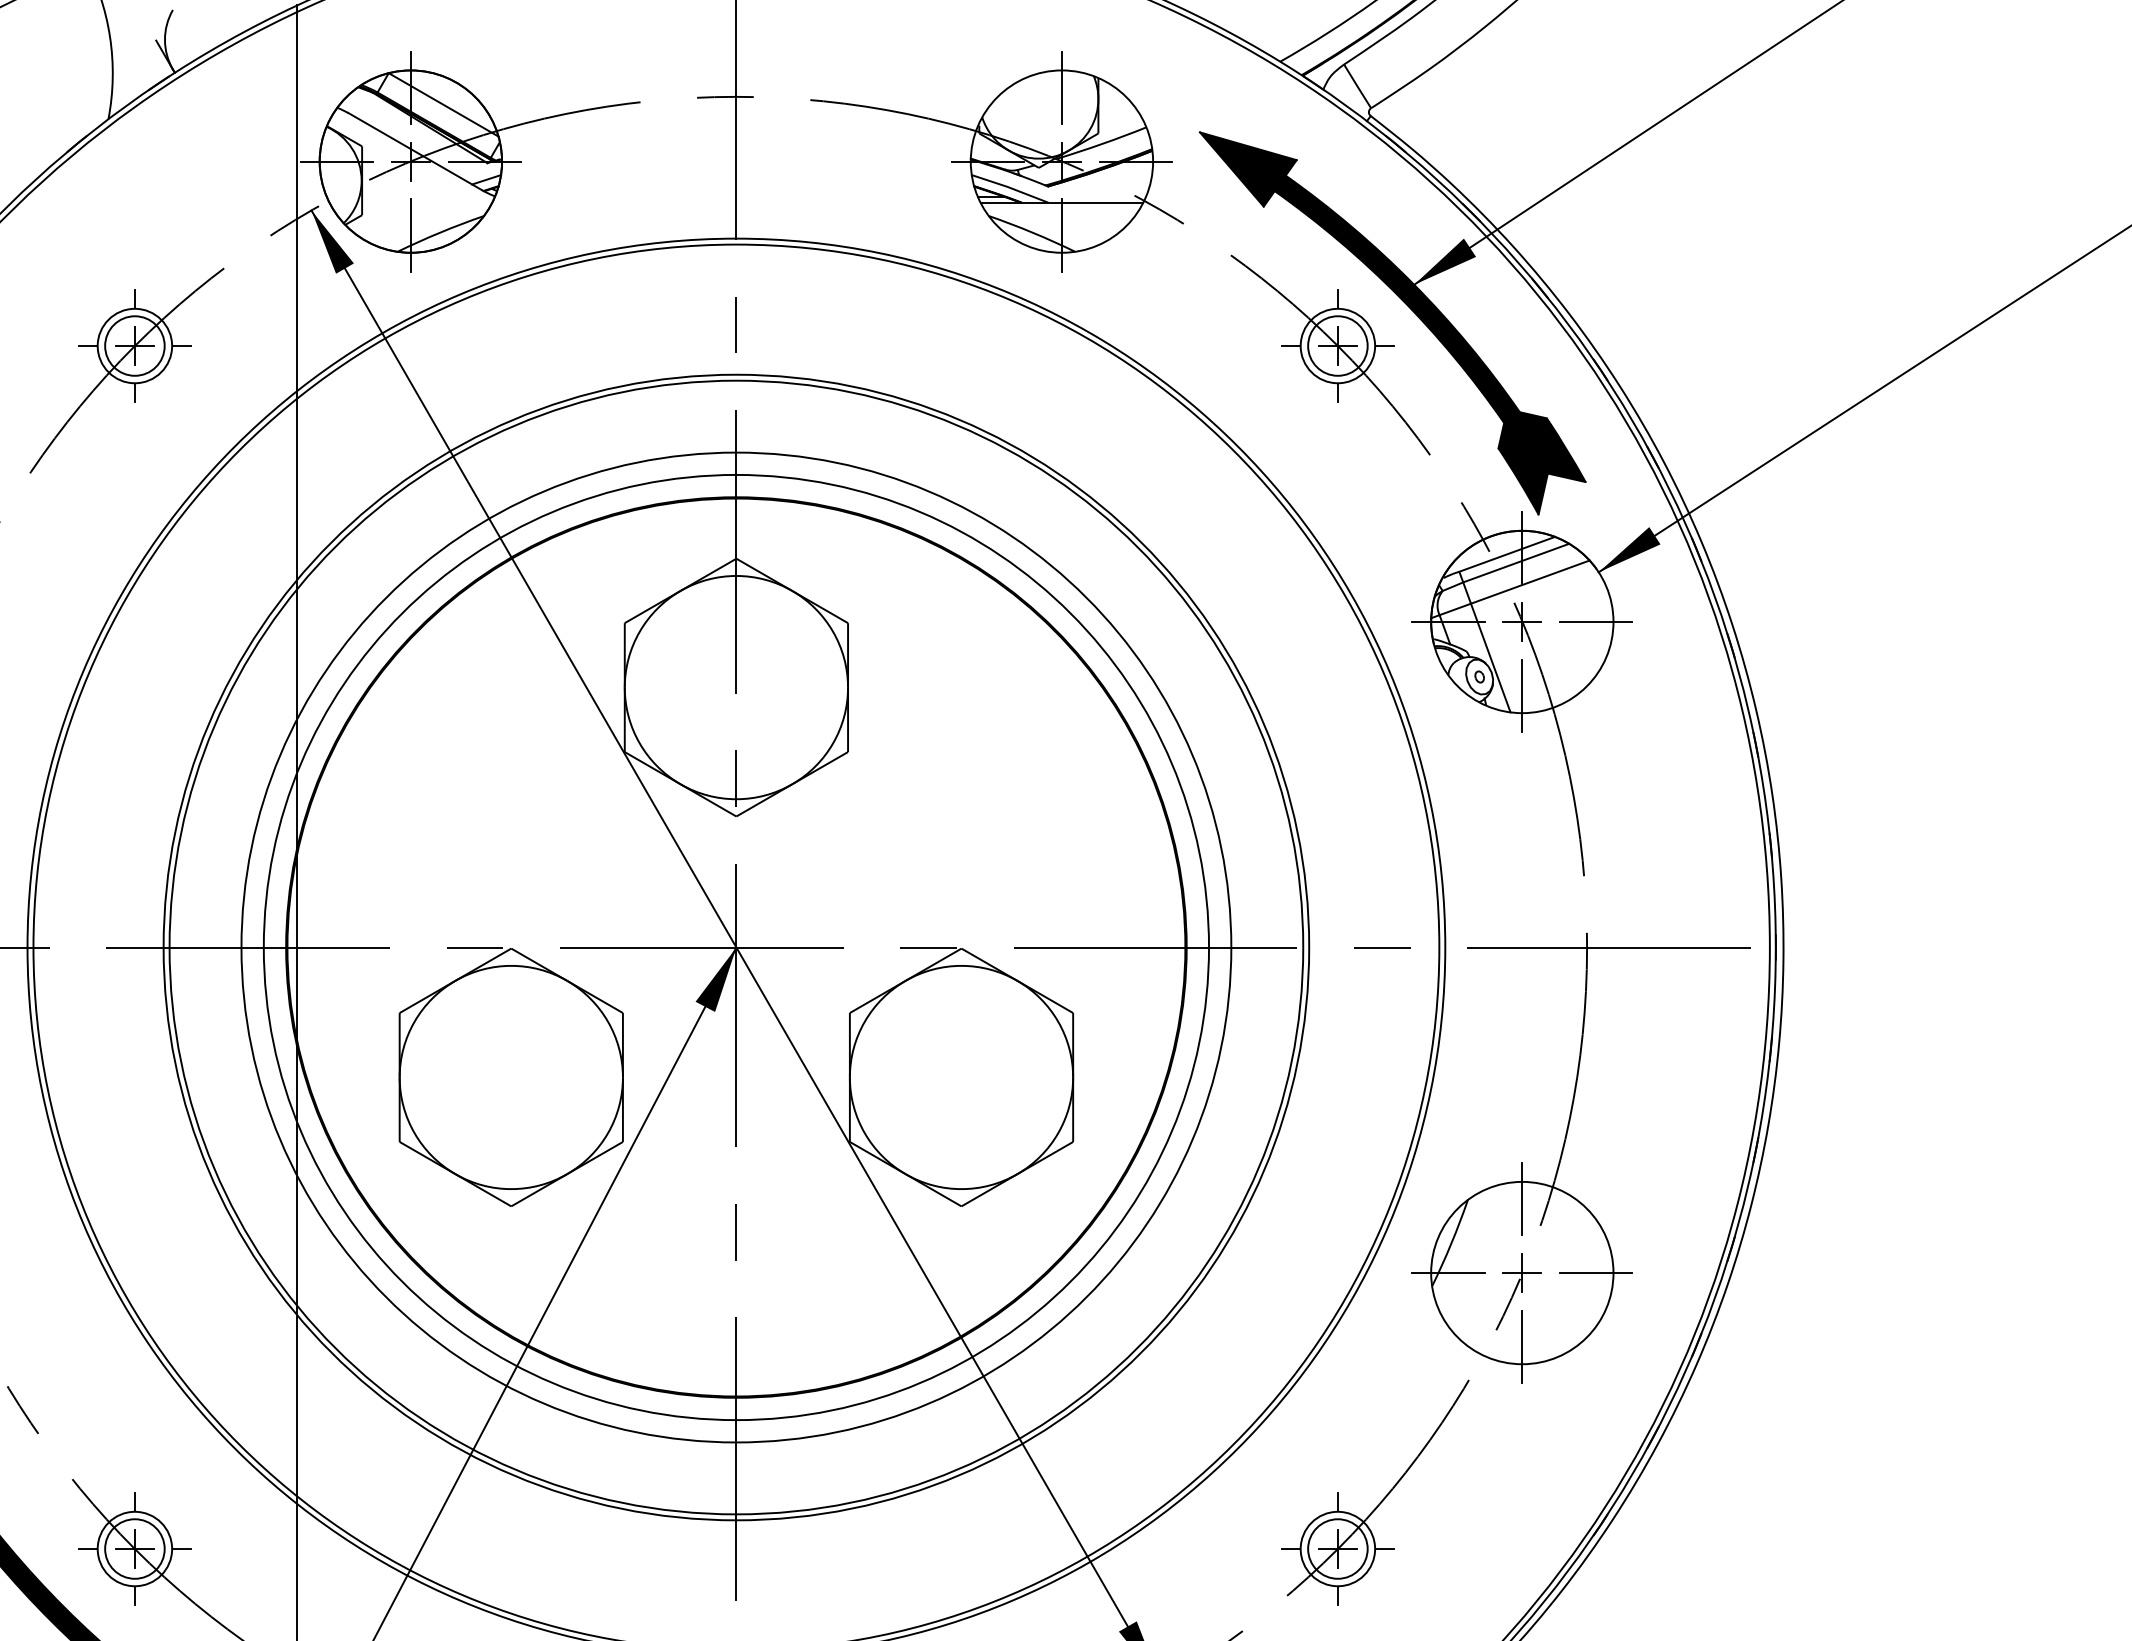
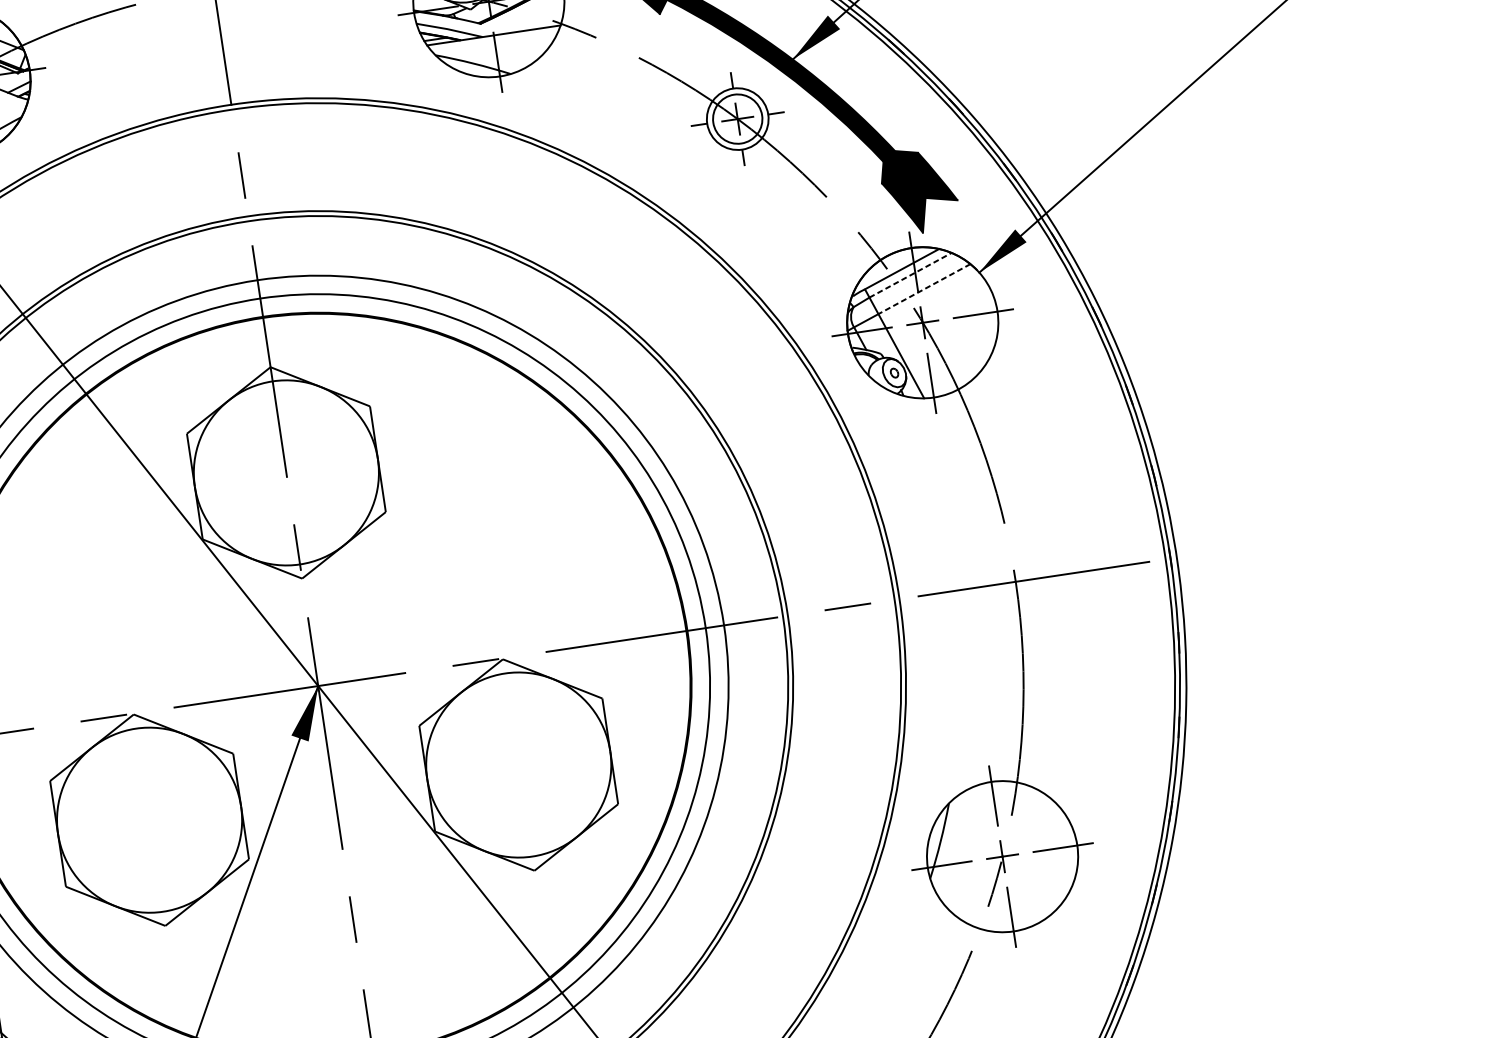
line: (1516, 562) -> (910, 274), solid -> dashed
line: (1529, 582) -> (923, 289), solid -> dashed

